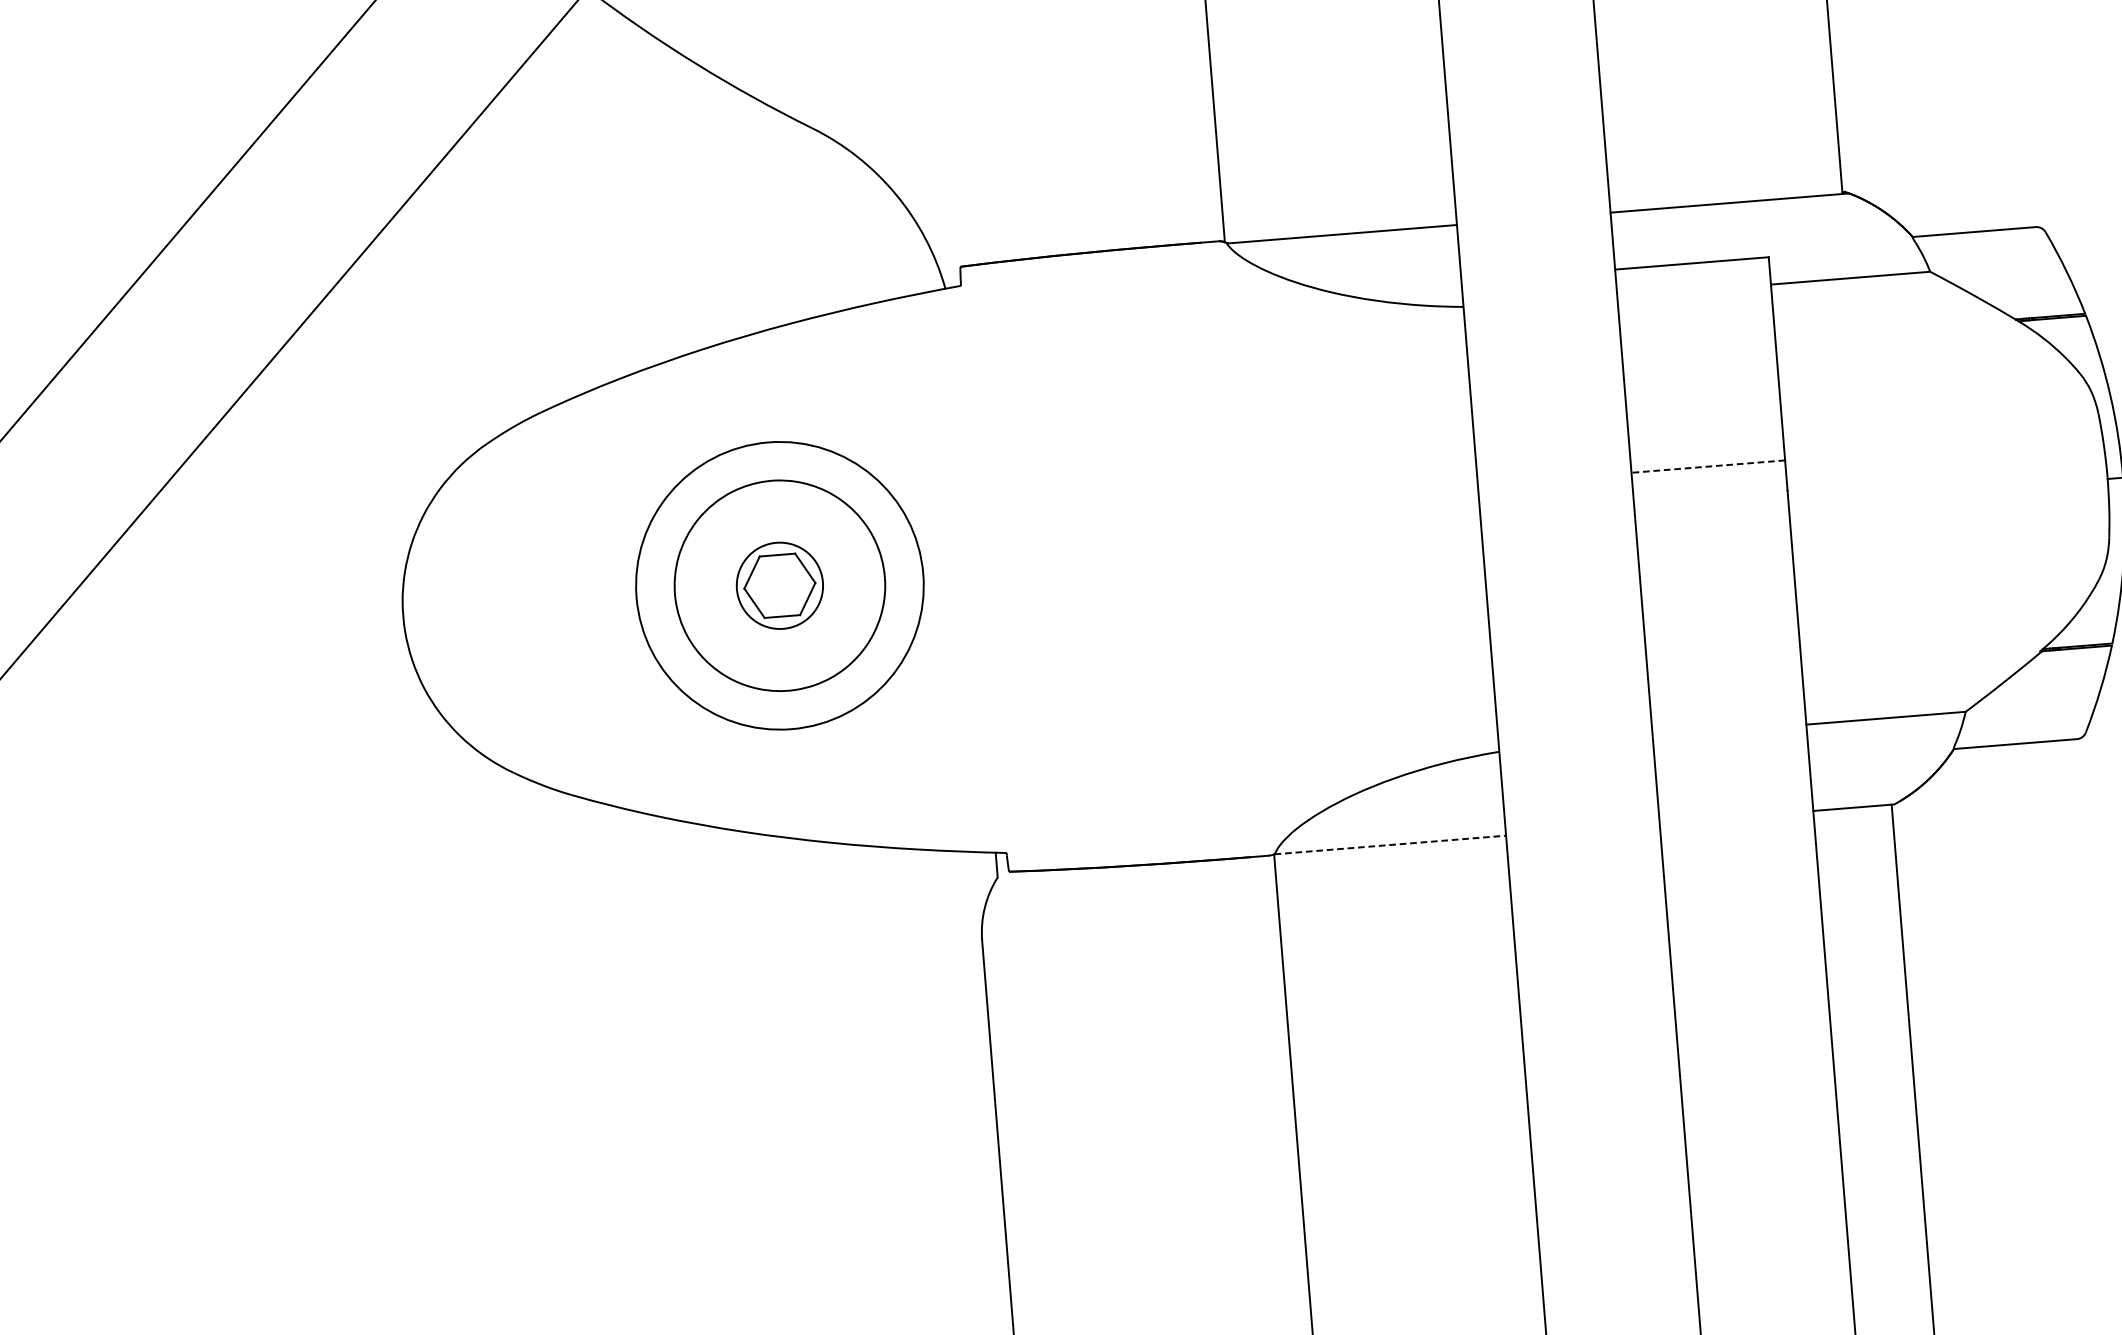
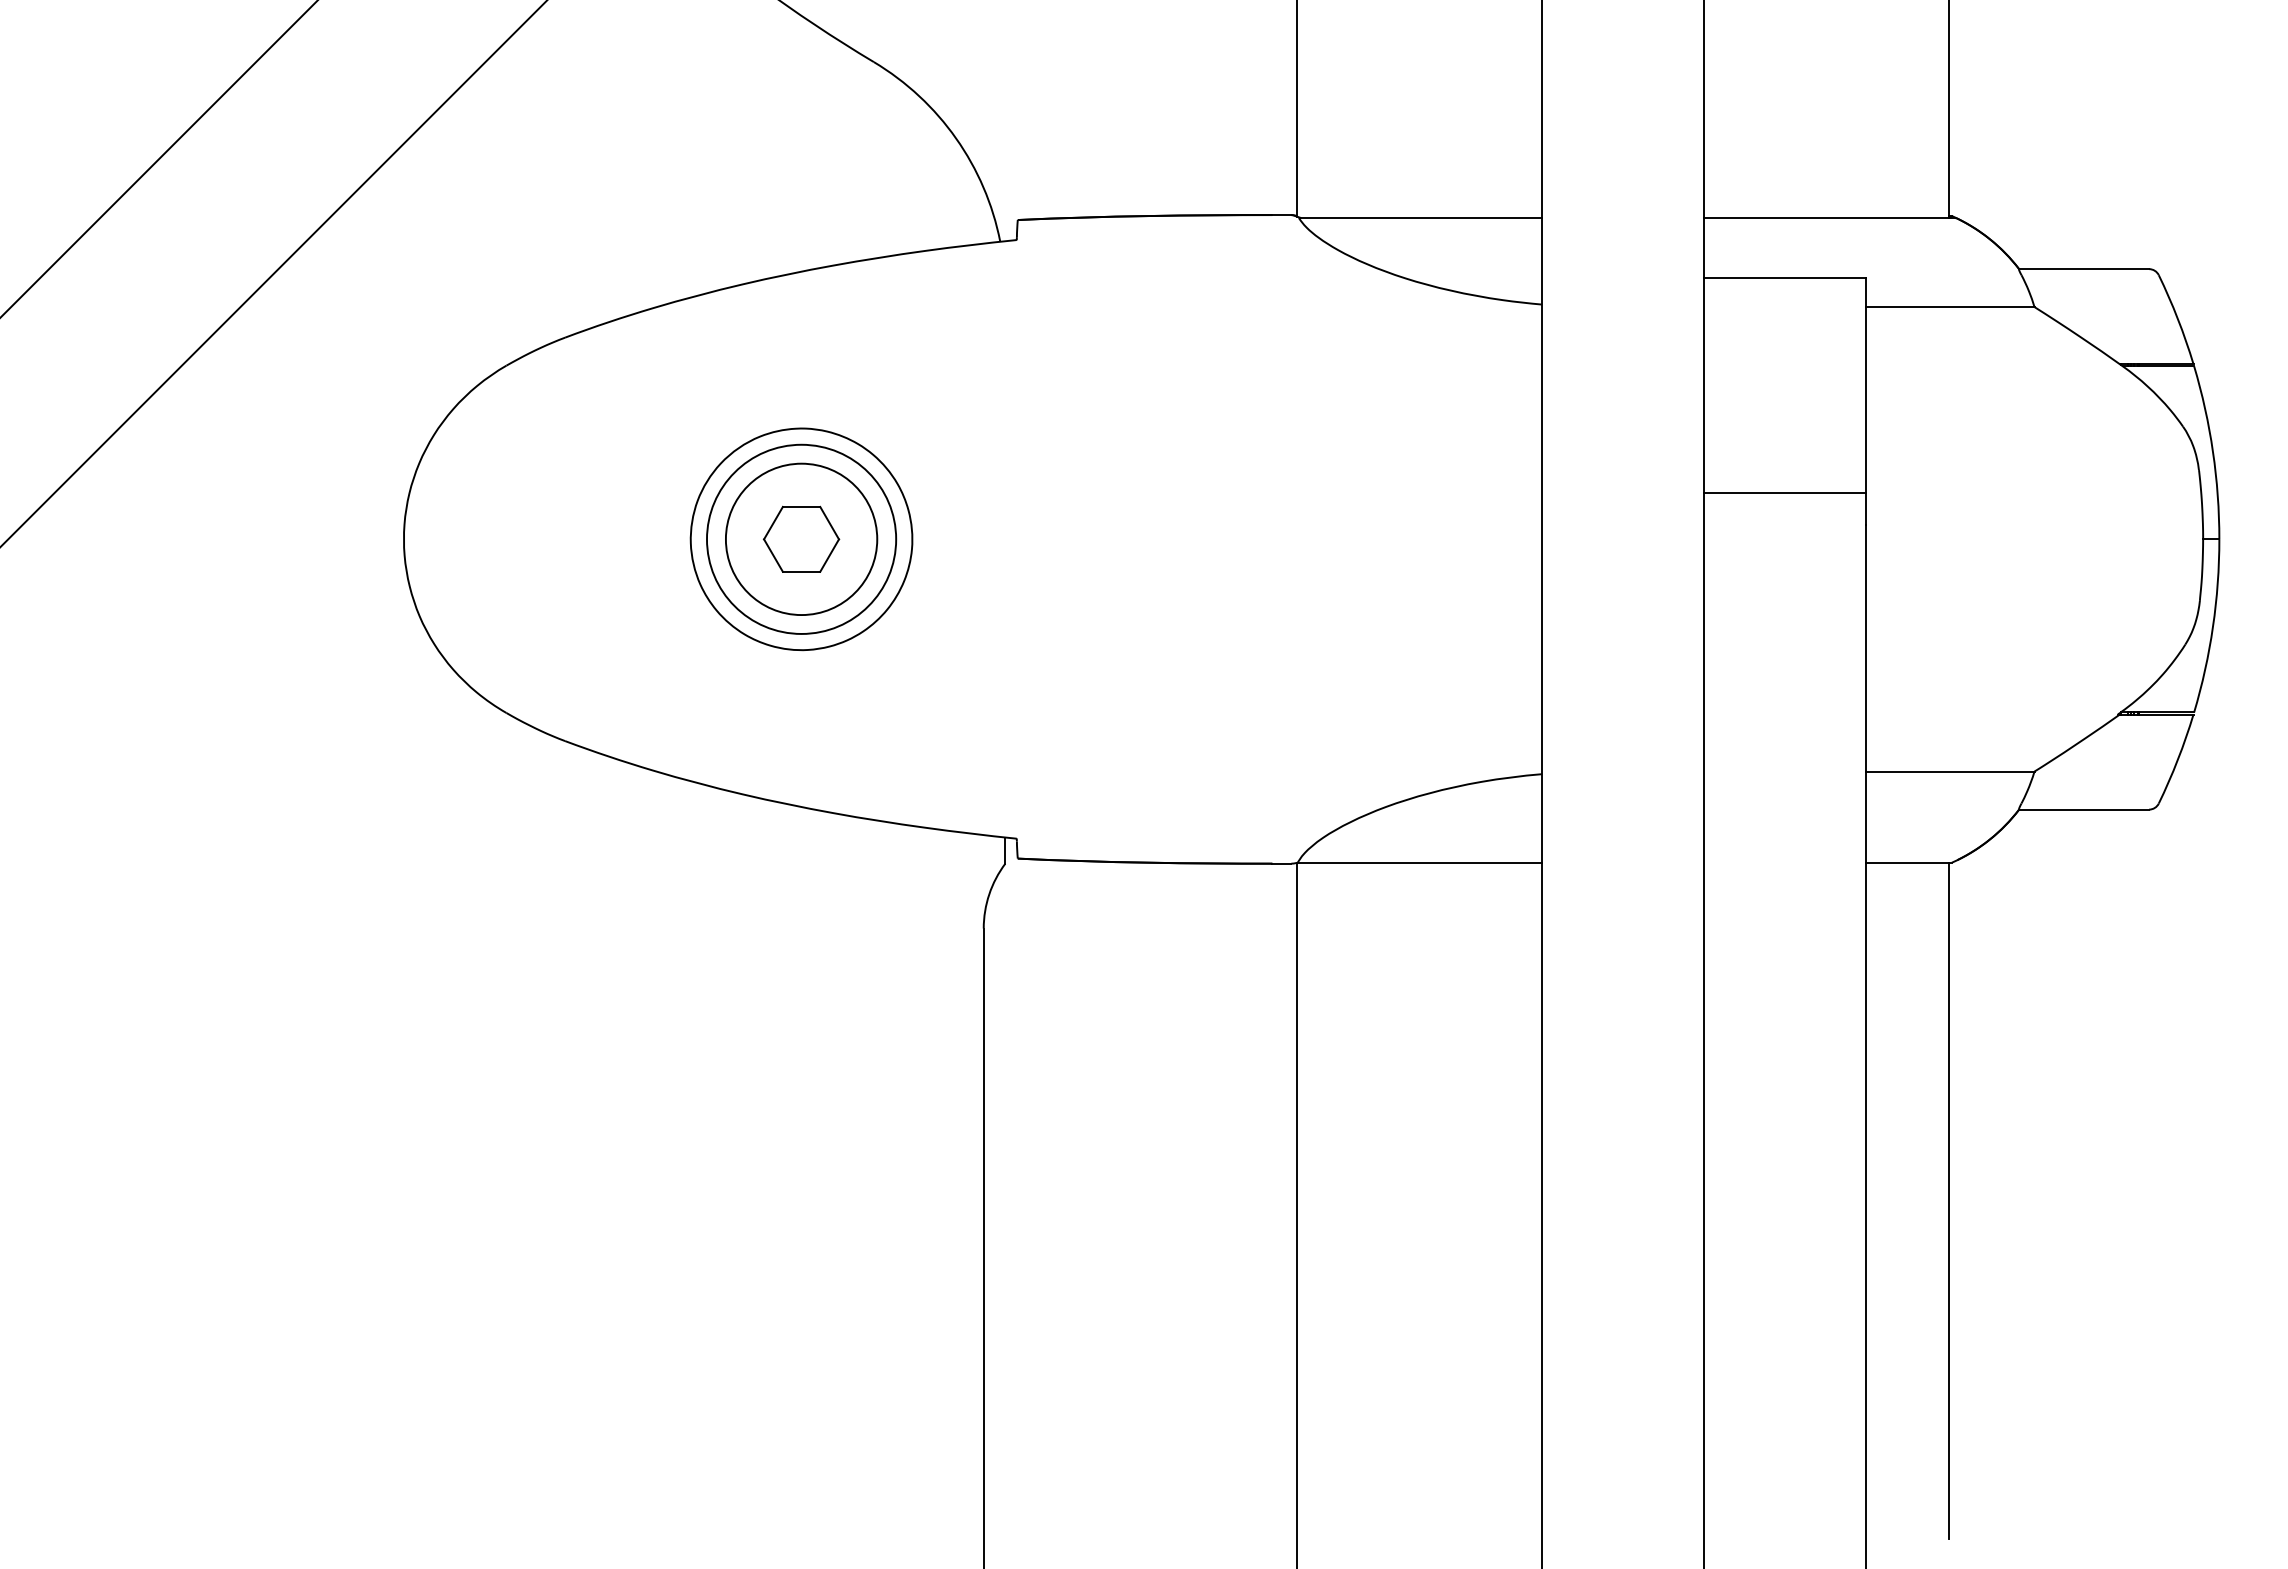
line: (1707, 466) -> (1784, 492), dashed -> solid
circle: (779, 584) -> (801, 538), size x0.62
circle: (779, 585) -> (801, 539), size x1.67
line: (1390, 844) -> (1420, 862), dashed -> solid

